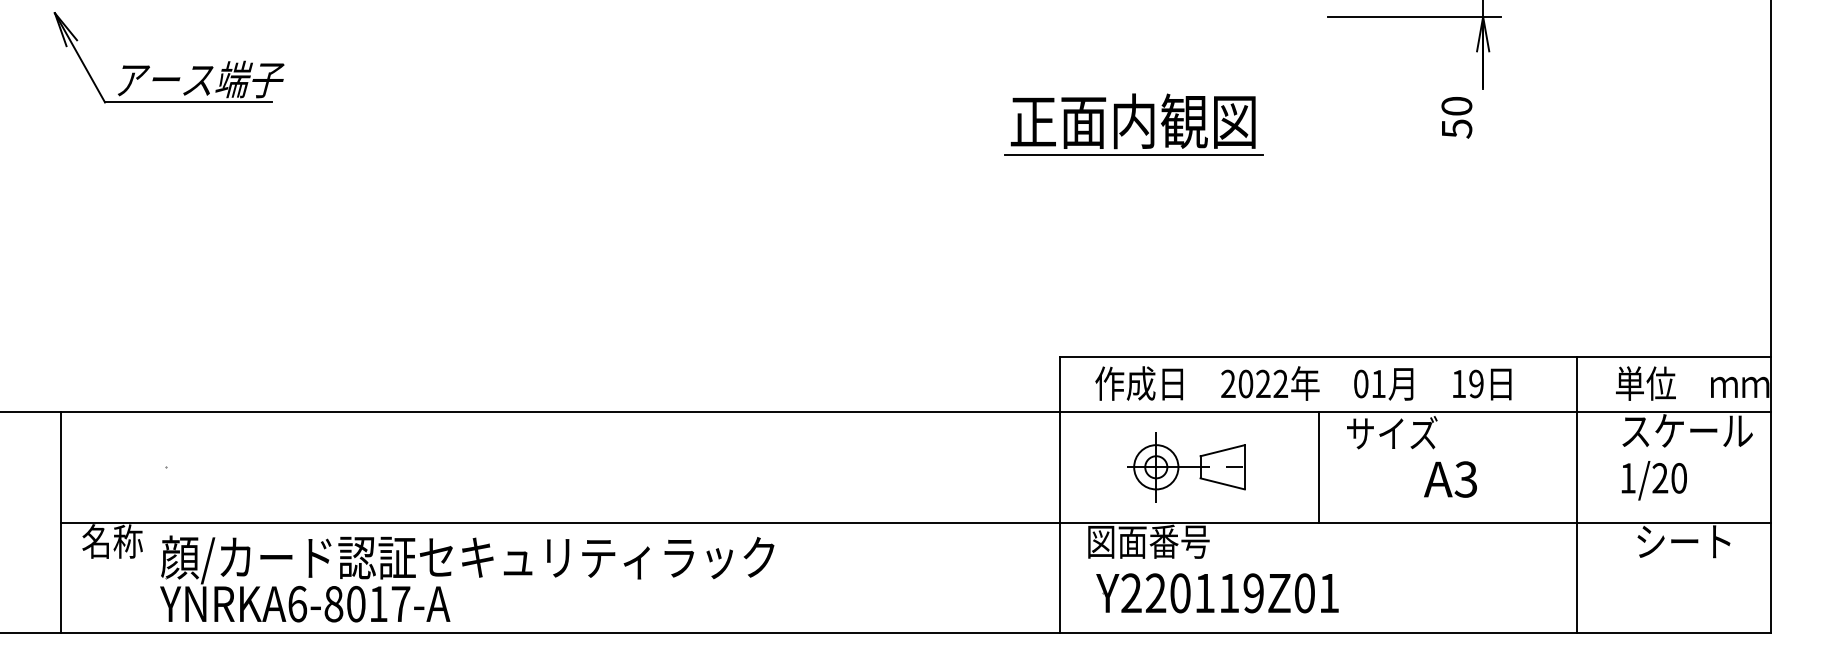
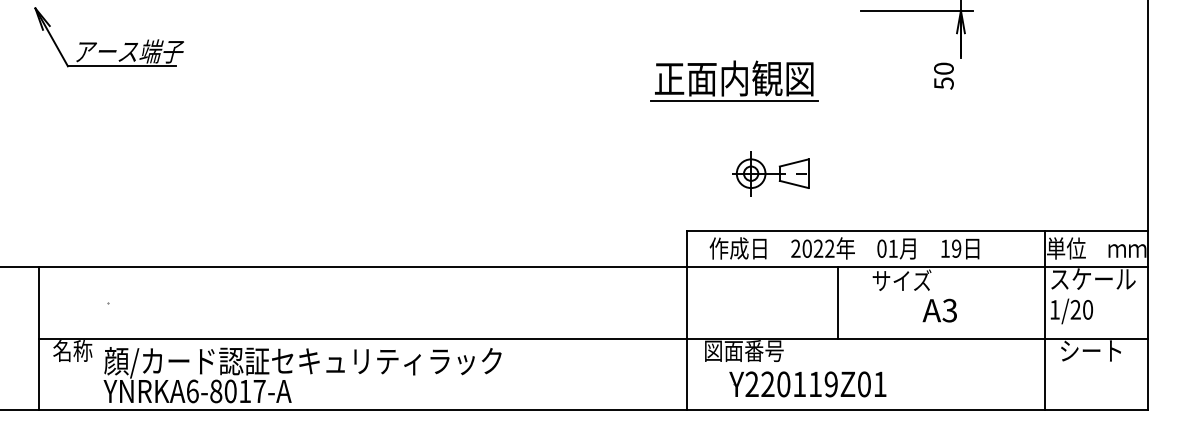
part: (1186, 466) -> (770, 173), moved
line: (1318, 466) -> (838, 302), moved
line: (1576, 494) -> (1044, 320), moved
part: (1217, 593) -> (807, 384), moved

